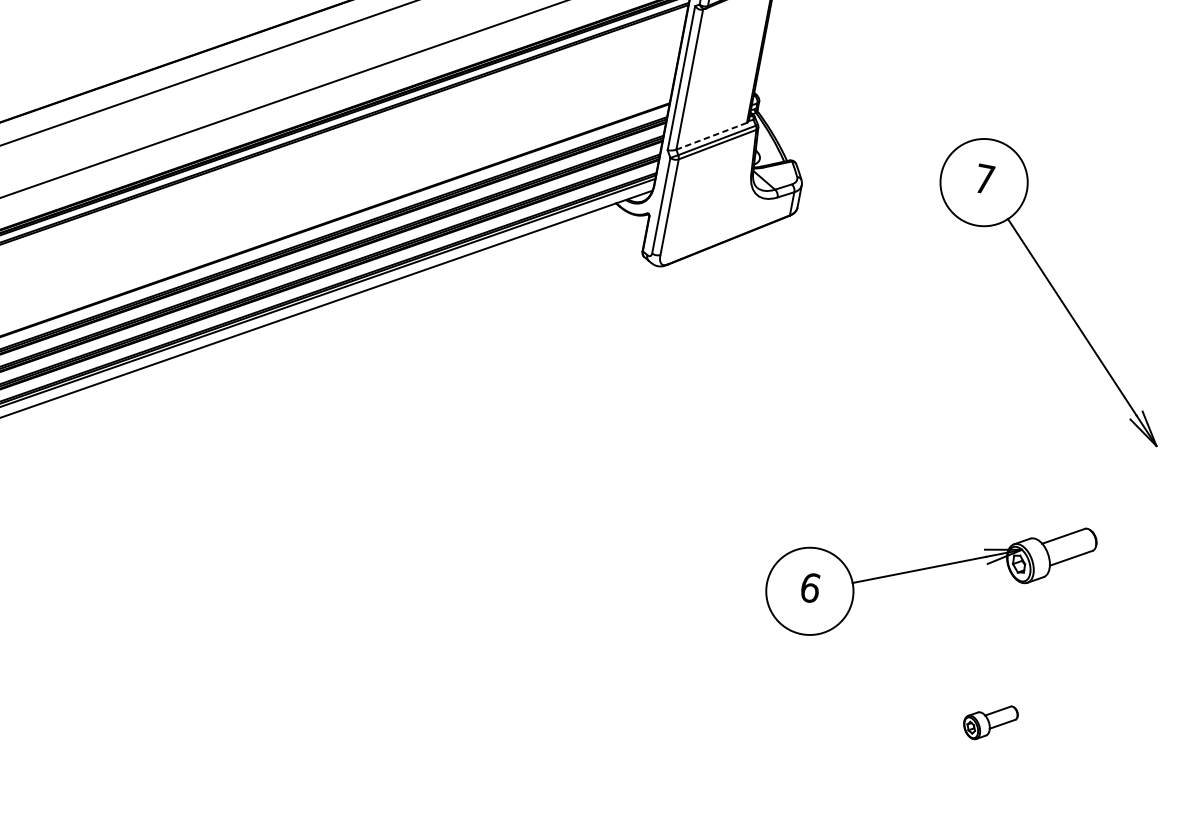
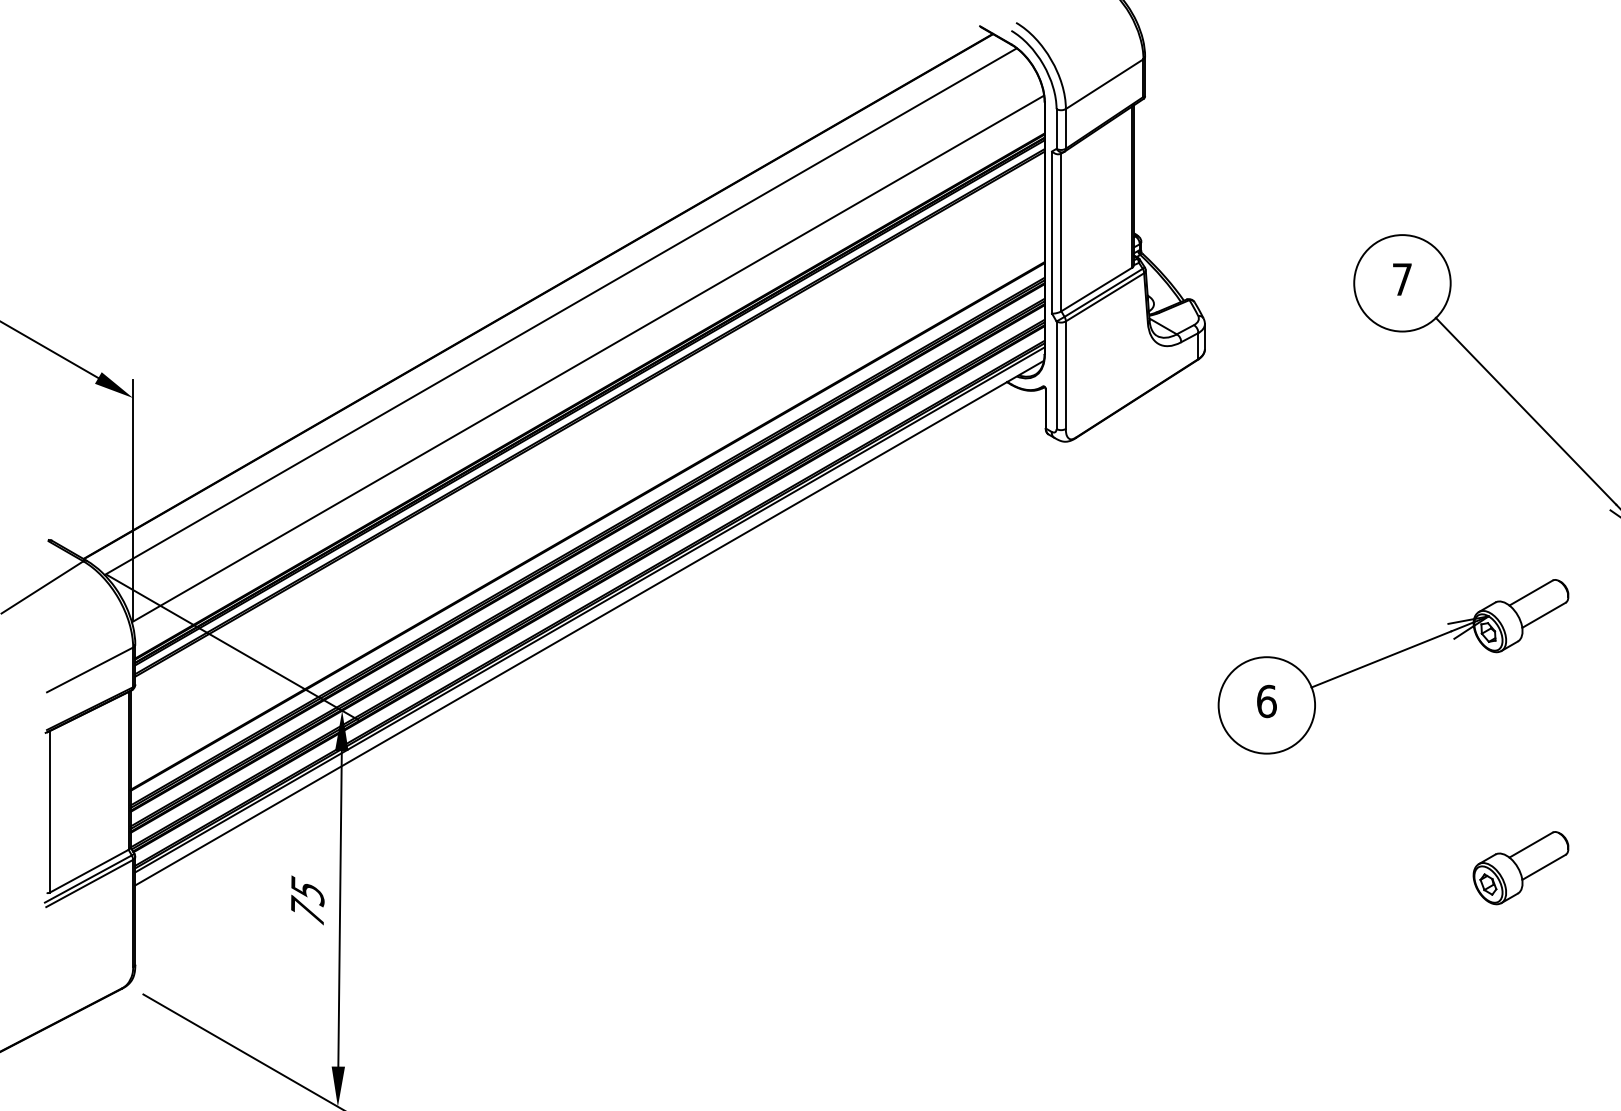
line: (711, 136) -> (1096, 289), dashed -> solid
part: (926, 569) -> (1389, 657), moved
part: (989, 722) -> (1520, 868), size x1.67

